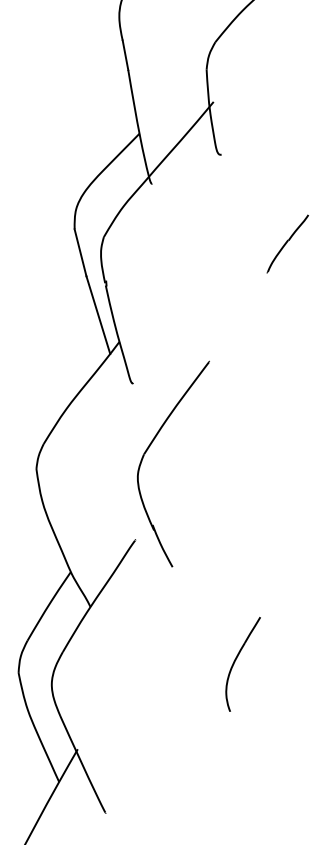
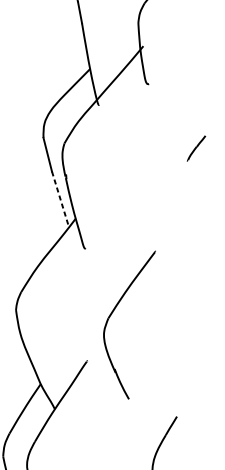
part: (287, 243) -> (196, 147), size x0.6
line: (98, 315) -> (60, 199), solid -> dashed
part: (150, 446) -> (113, 312), moved

